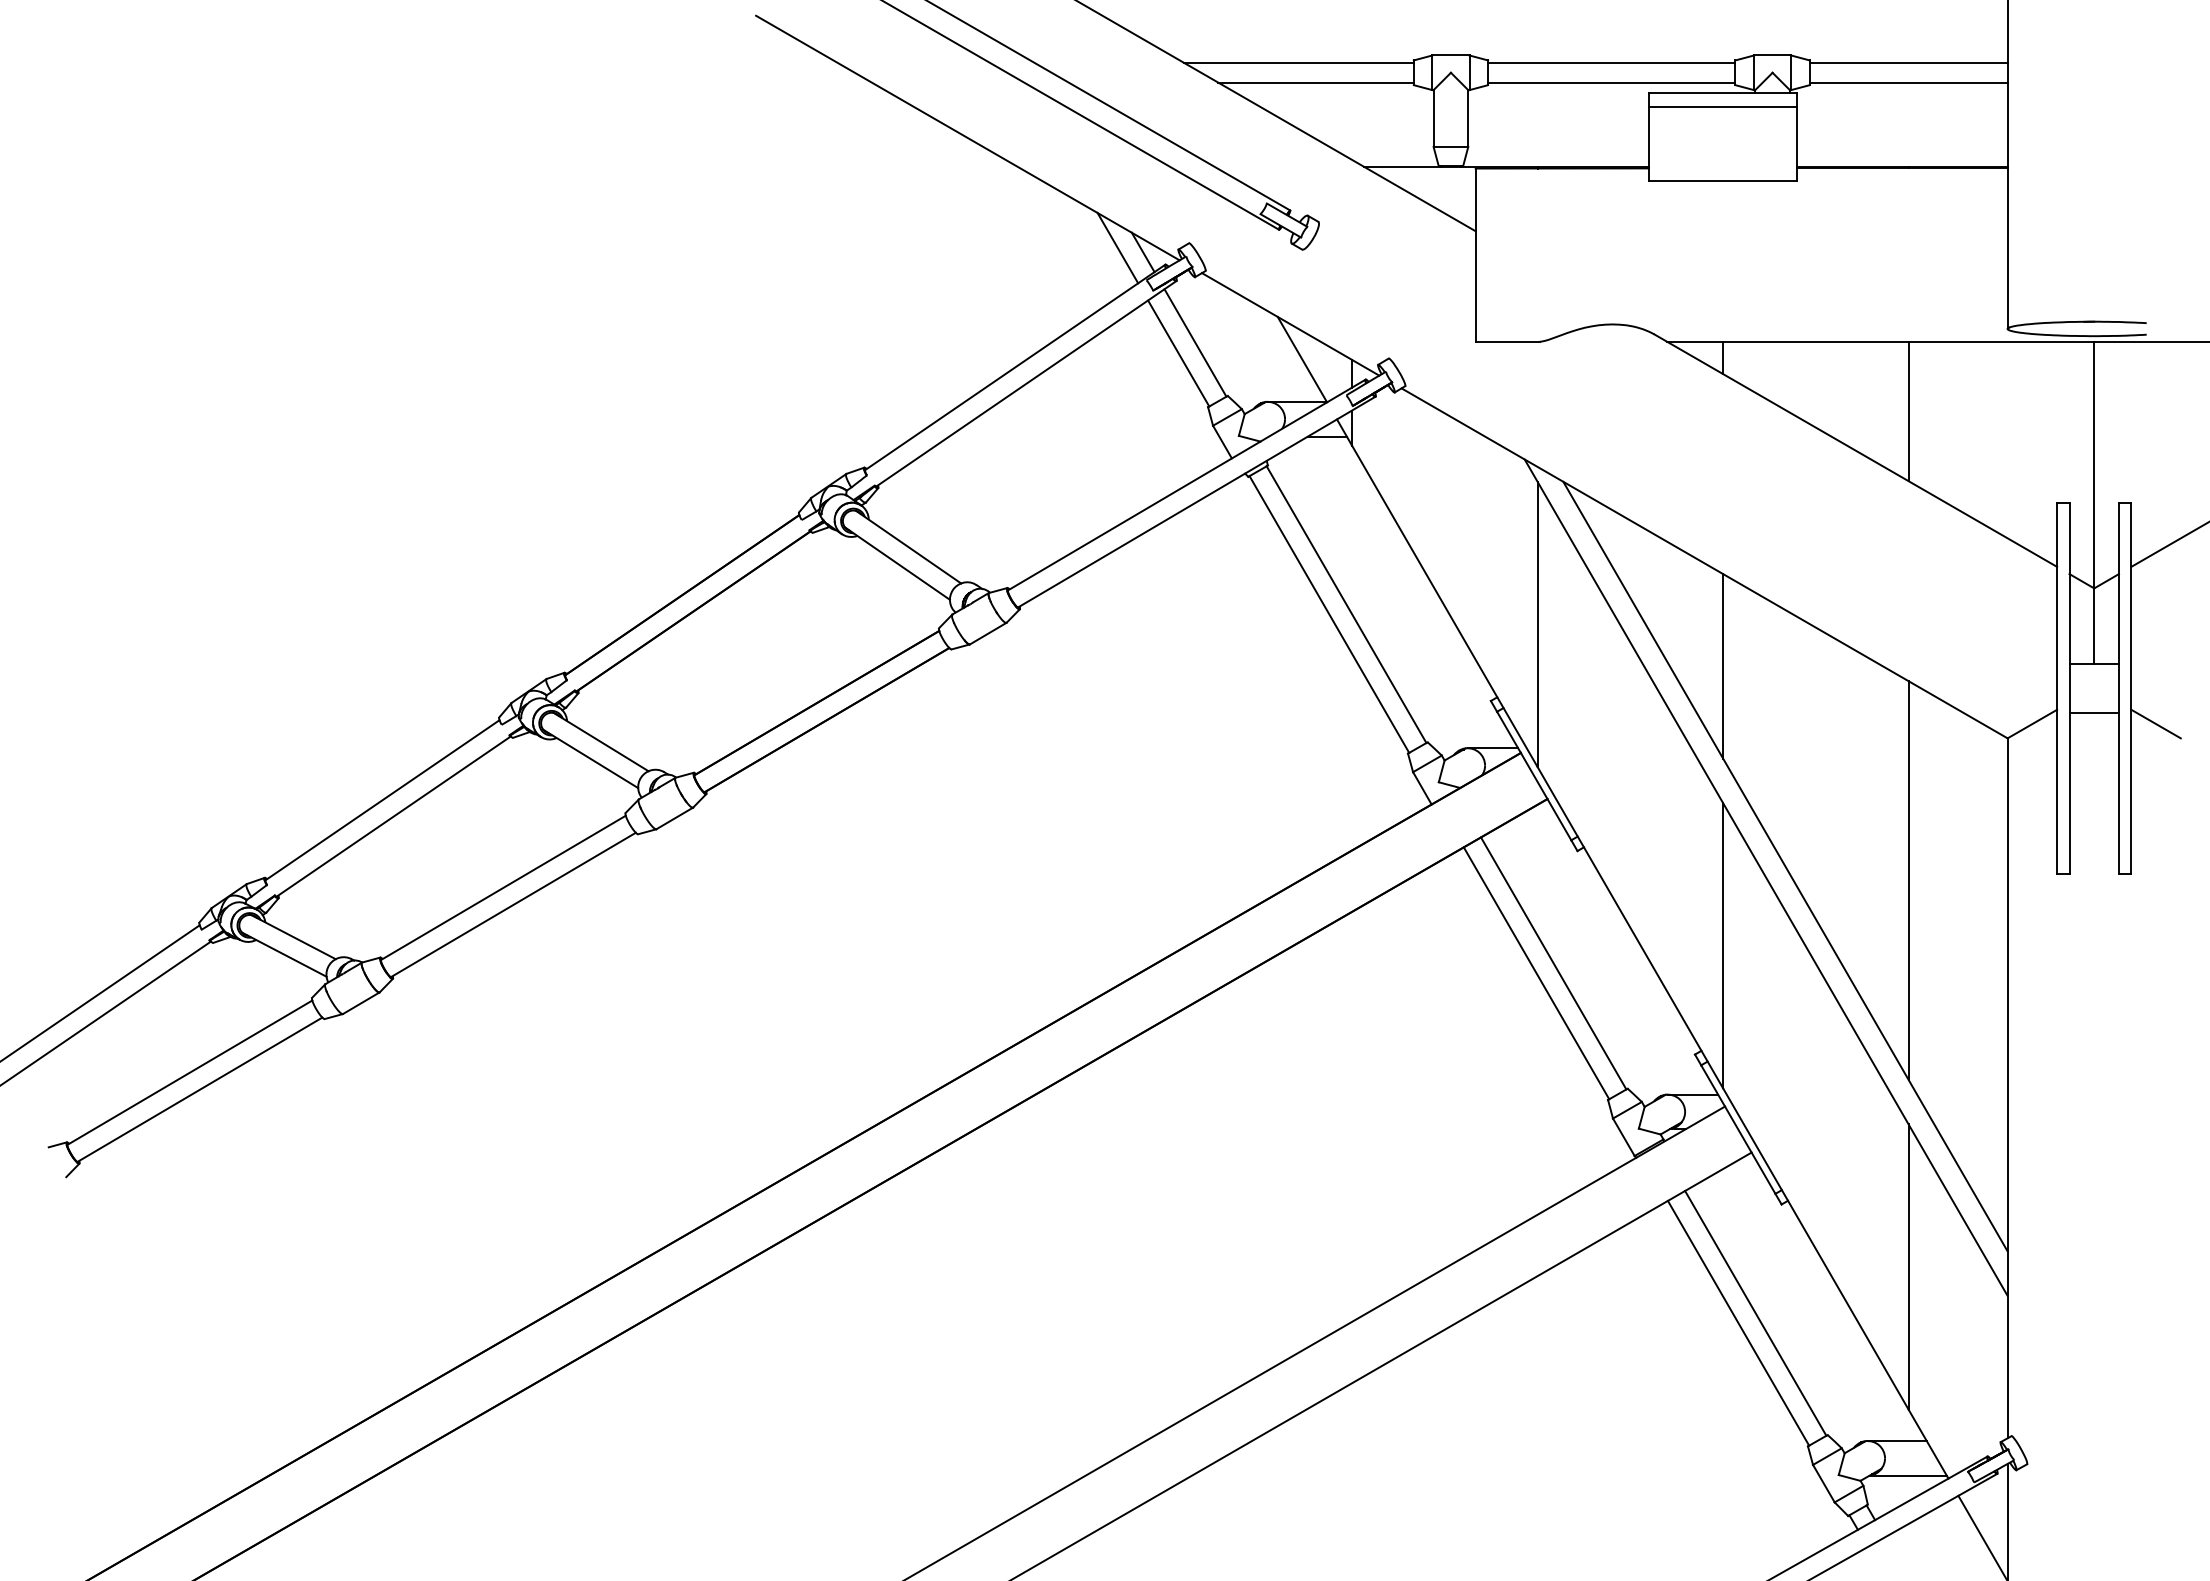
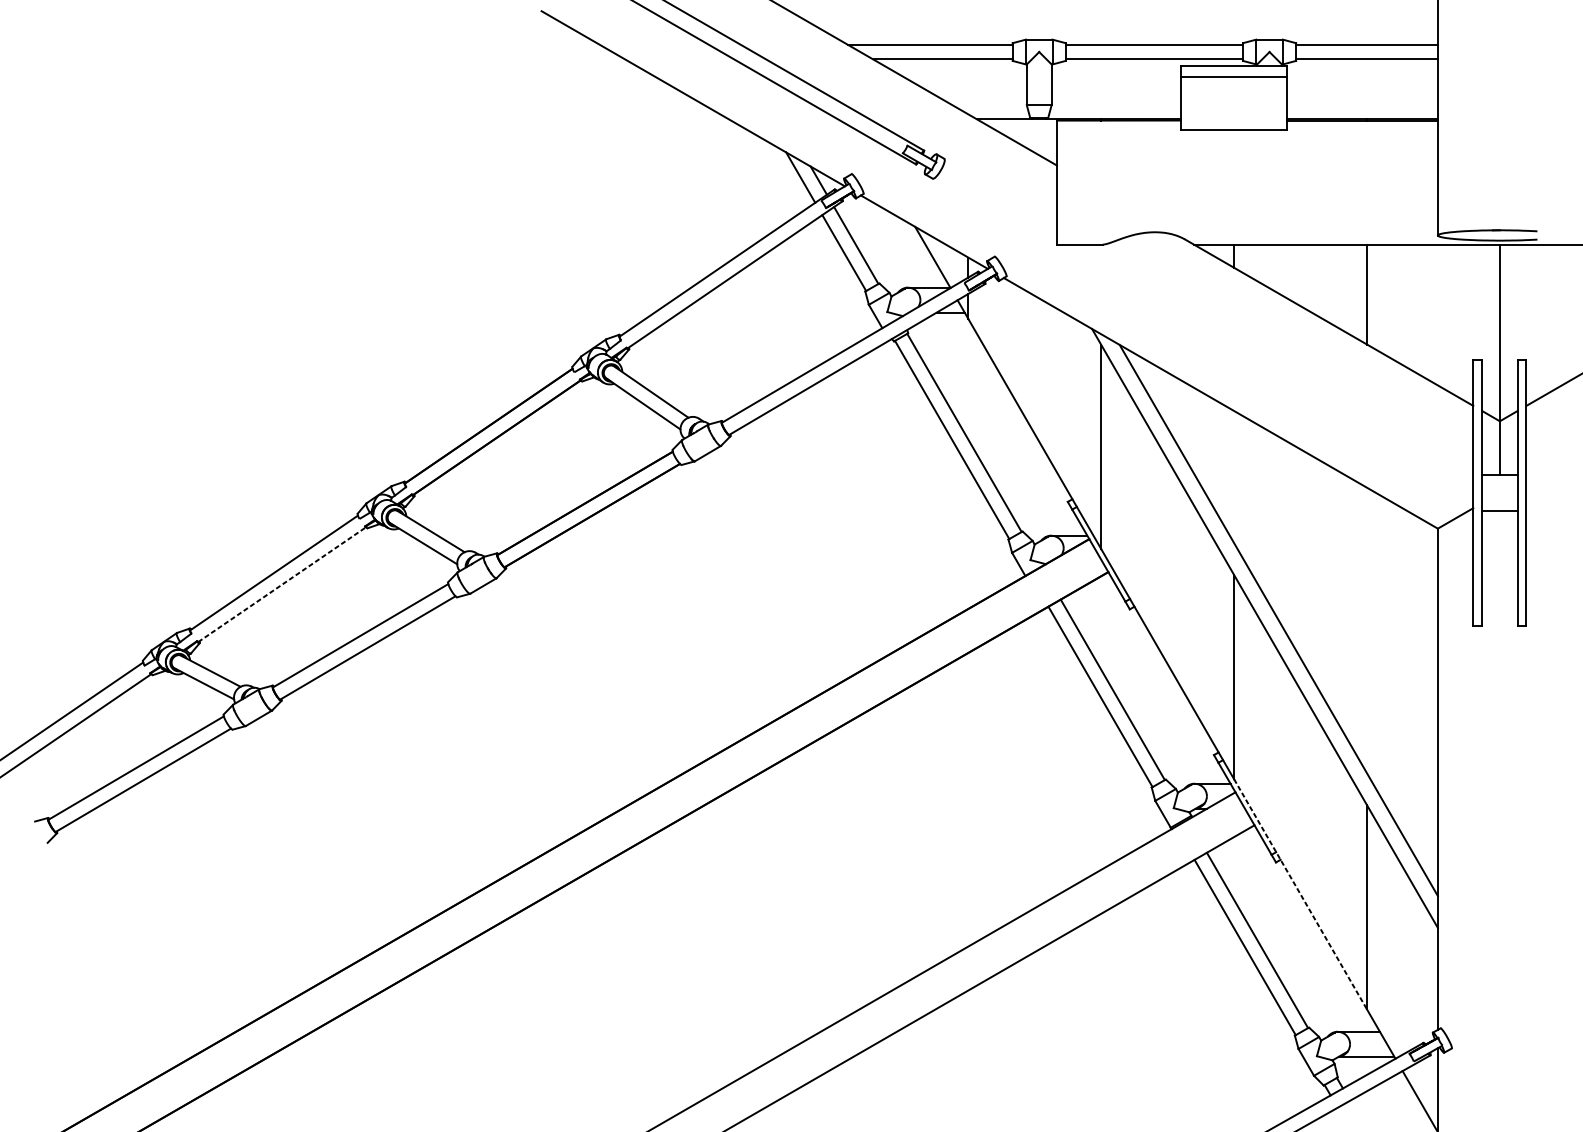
line: (1723, 666) -> (1234, 477), removed
line: (2155, 723) -> (1543, 518), removed
line: (393, 816) -> (281, 584), solid -> dashed
line: (1908, 880) -> (1366, 630), removed
line: (1815, 1249) -> (1300, 894), solid -> dashed

